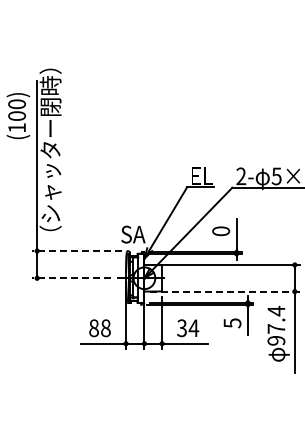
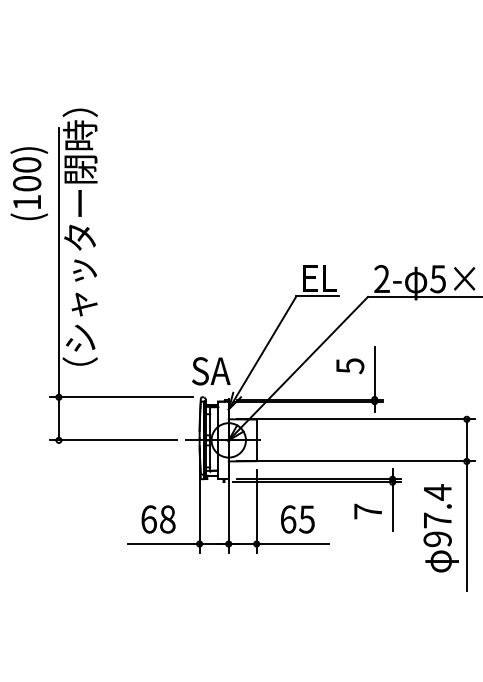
text: (220, 231) -> (349, 366), 0 -> 5
line: (76, 251) -> (121, 397), dashed -> solid
line: (71, 278) -> (113, 440), dashed -> solid
line: (225, 291) -> (357, 461), dashed -> solid
text: (232, 323) -> (368, 511), 5 -> 7
text: (94, 328) -> (149, 519), 88 -> 68
text: (188, 328) -> (298, 519), 34 -> 65

